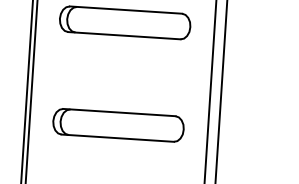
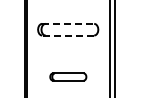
line: (126, 9) -> (68, 23), solid -> dashed
line: (124, 35) -> (68, 35), solid -> dashed
part: (119, 124) -> (68, 76), size x0.6

